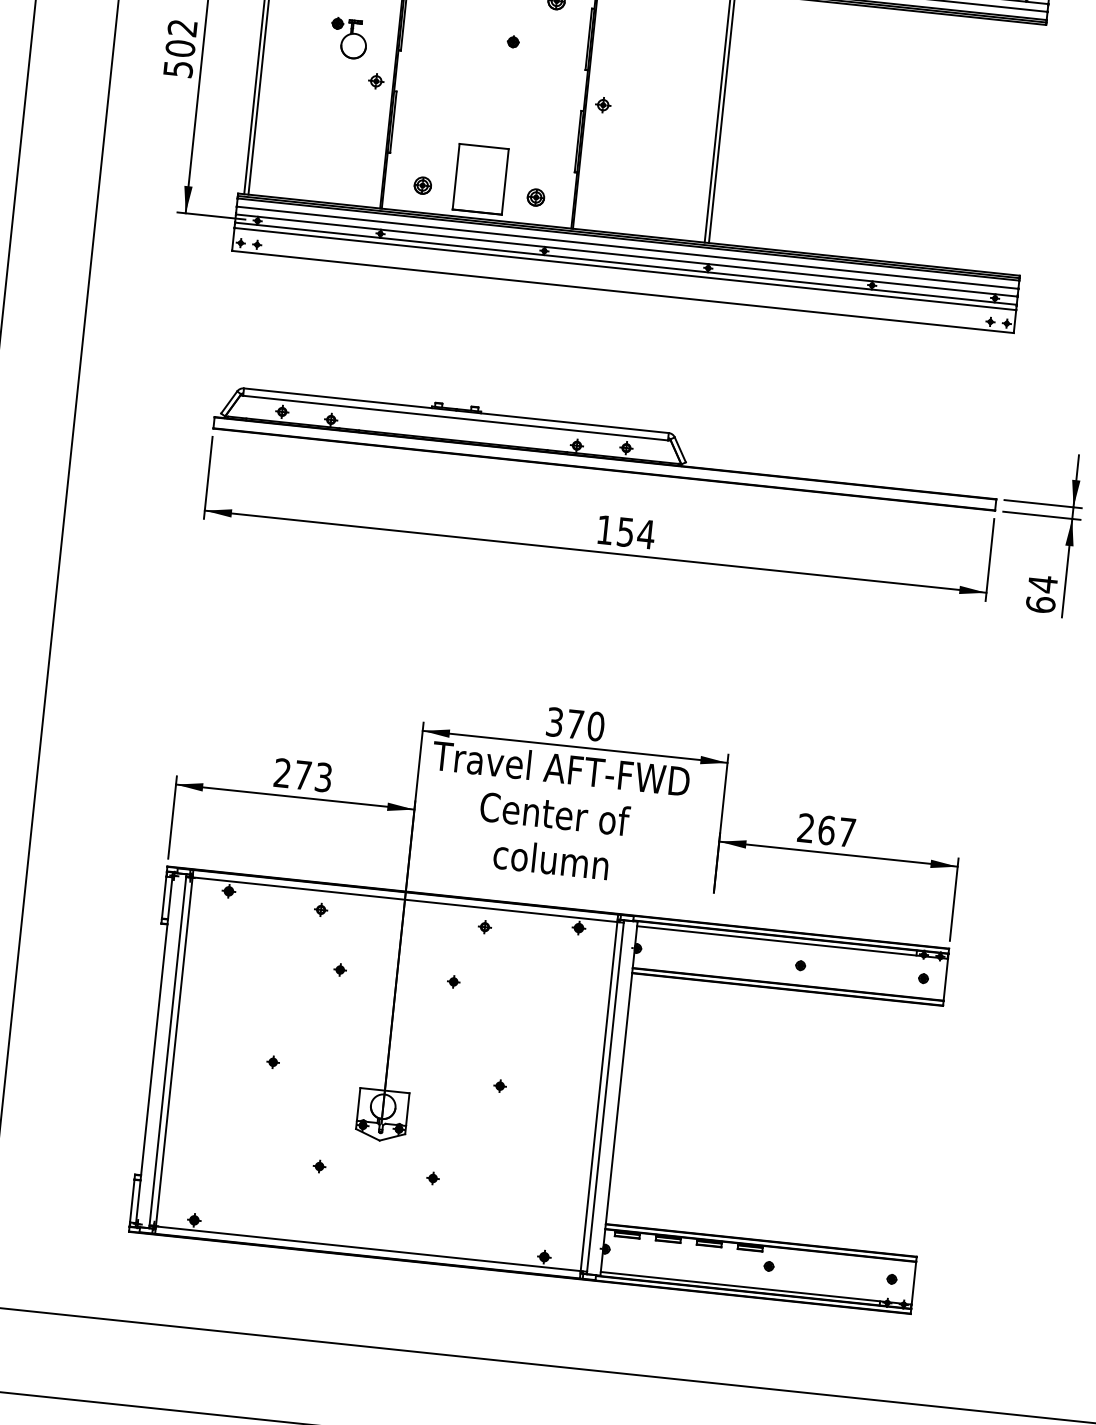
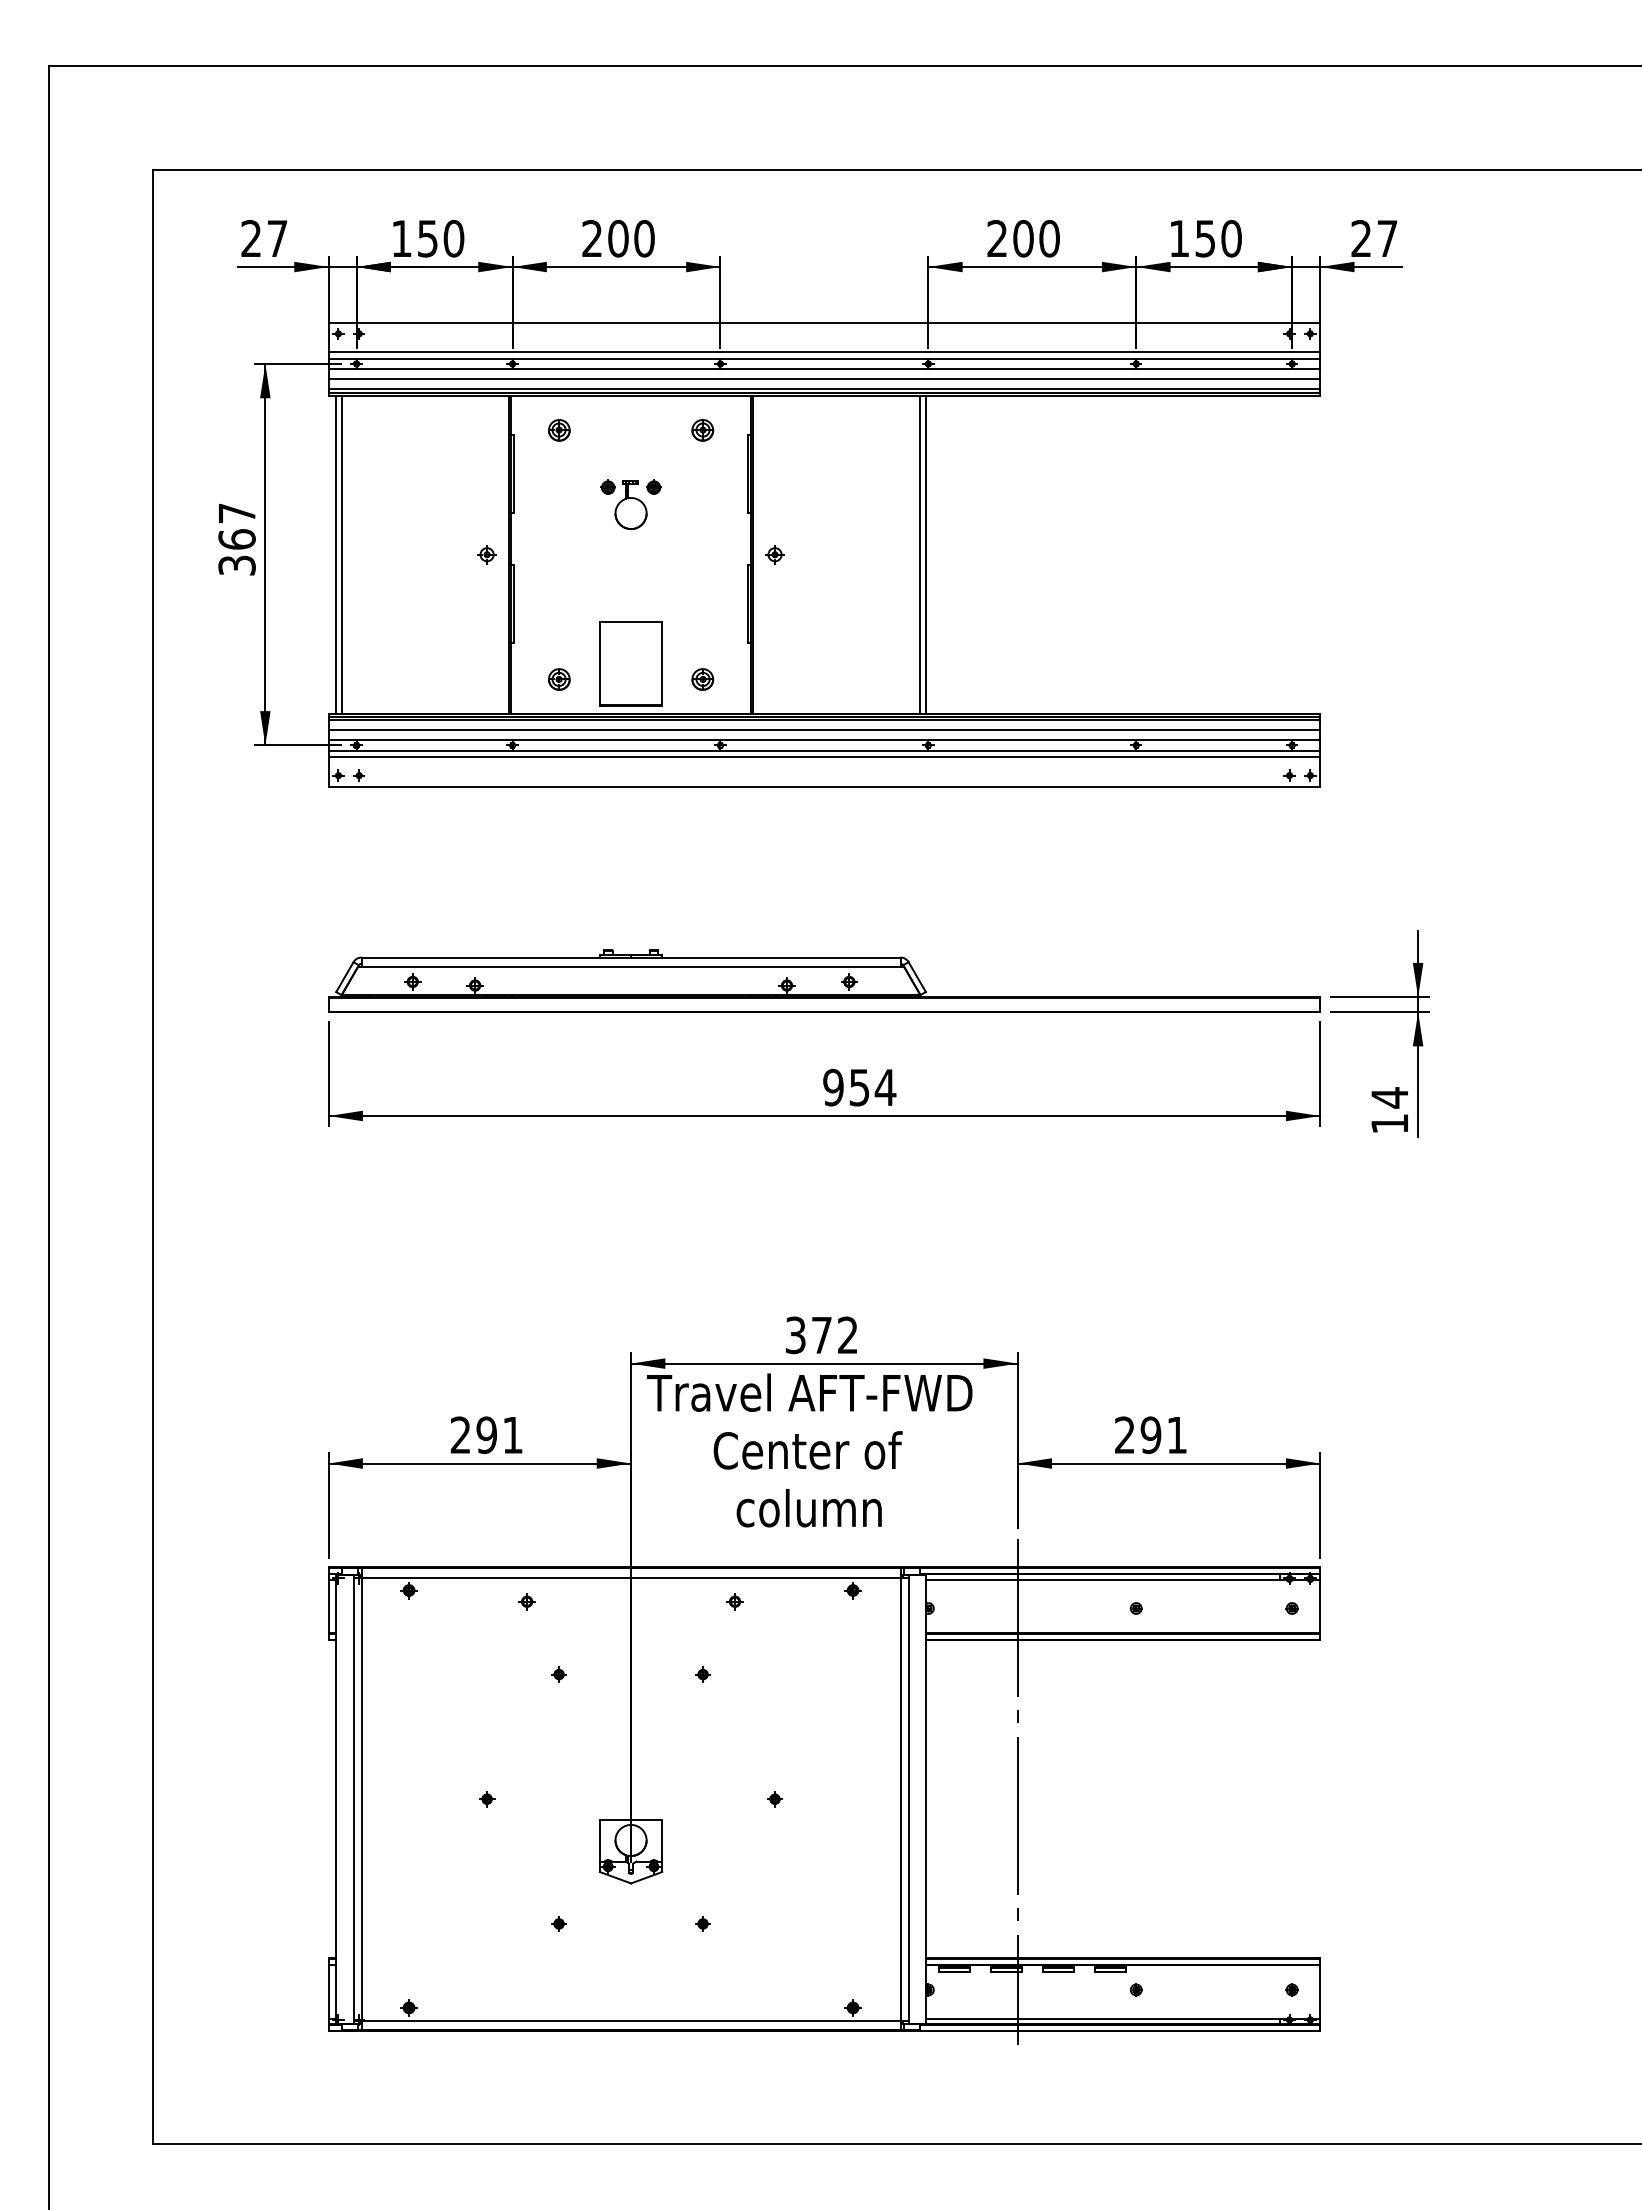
part: (348, 38) -> (623, 504), moved
text: (180, 48) -> (236, 539), 502 -> 367
text: (605, 529) -> (833, 1087), 154 -> 954
text: (1040, 604) -> (1389, 1123), 64 -> 14
text: (595, 726) -> (847, 1335), 370 -> 372
text: (313, 776) -> (499, 1435), 273 -> 291
text: (836, 831) -> (1163, 1435), 267 -> 291
line: (691, 1100) -> (1017, 1791), added

